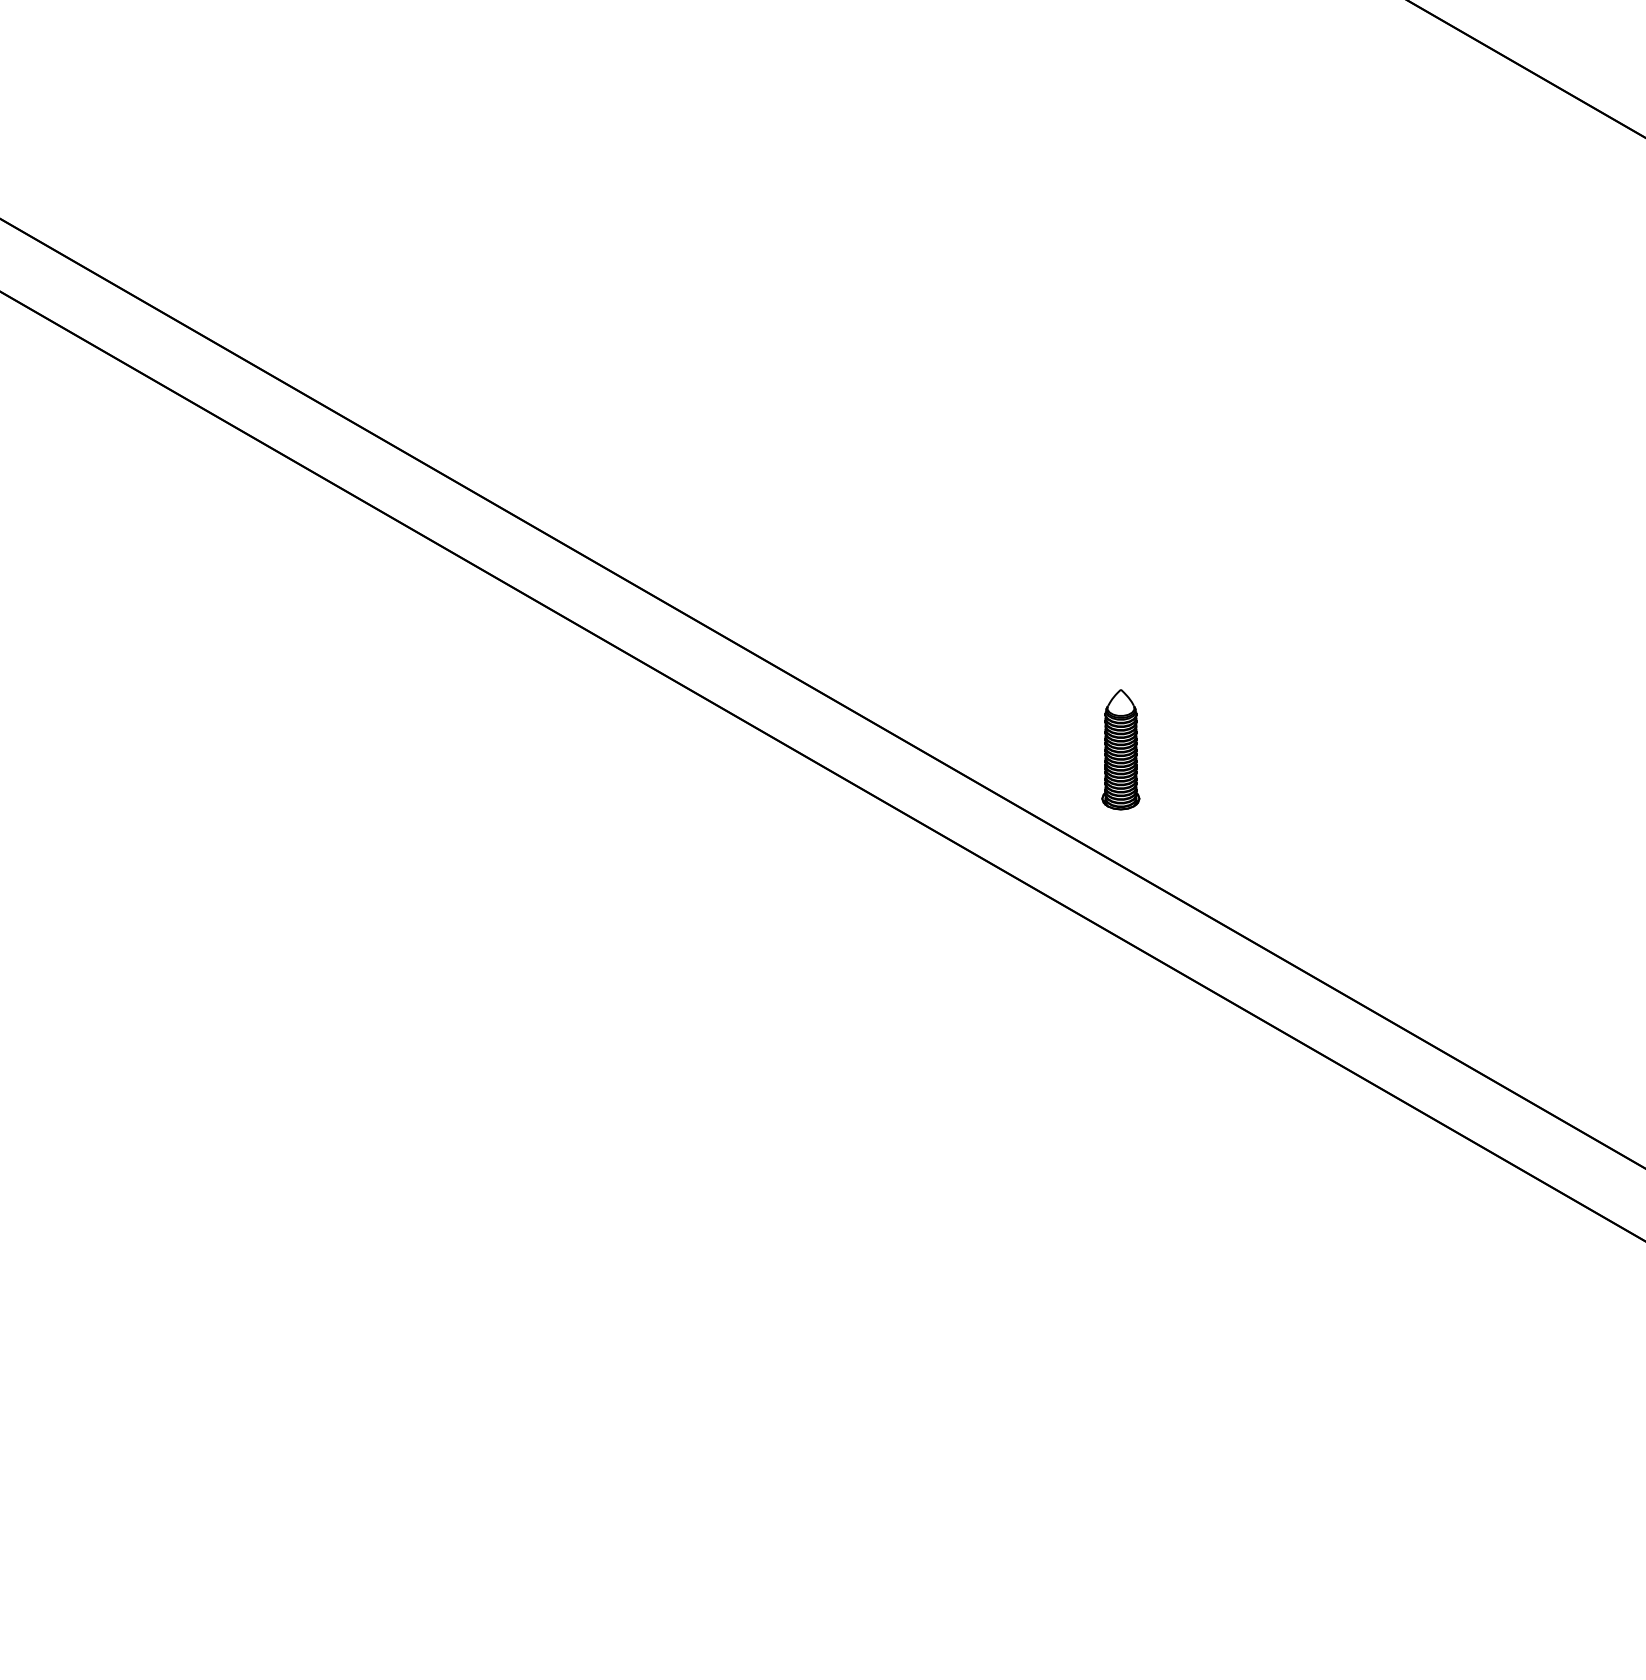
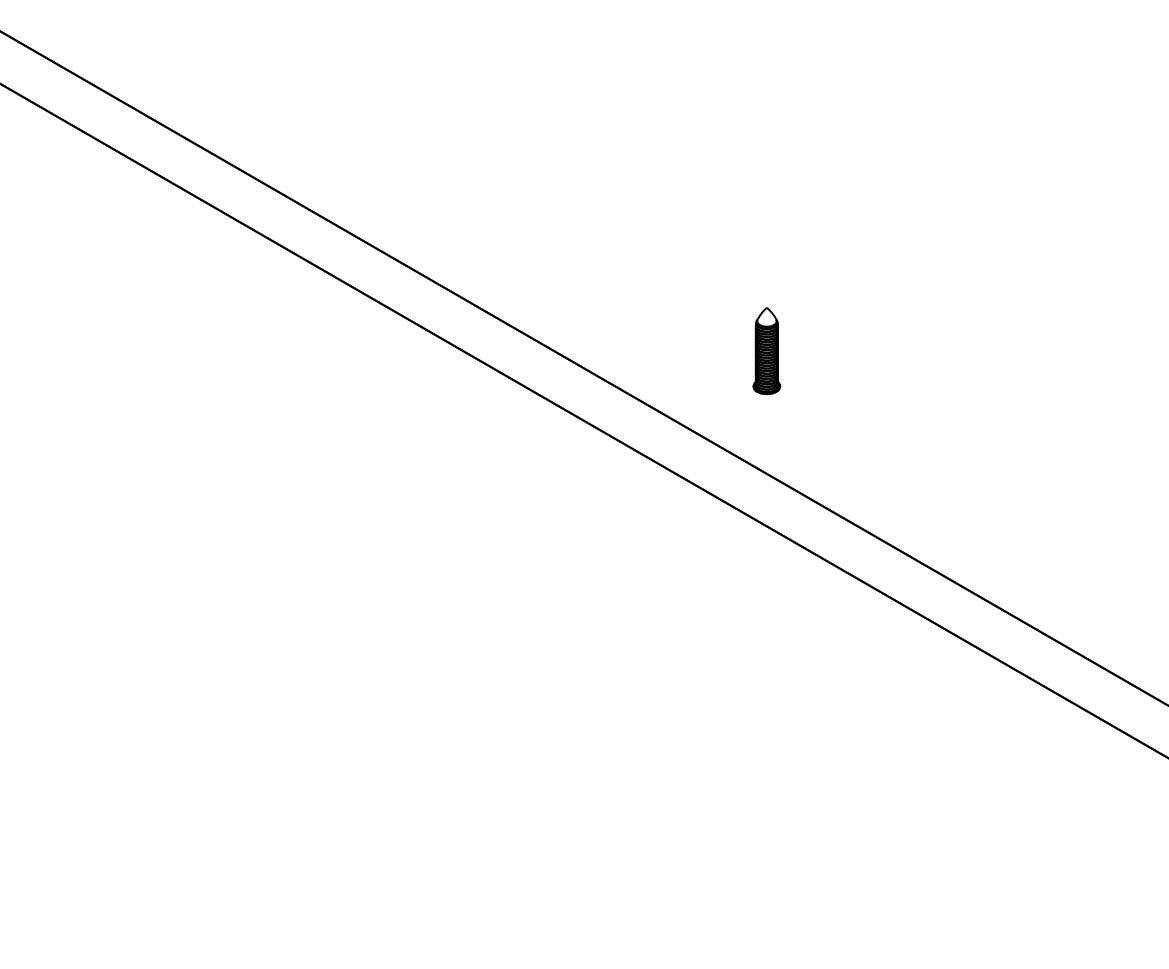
part: (1120, 749) -> (766, 350), moved

